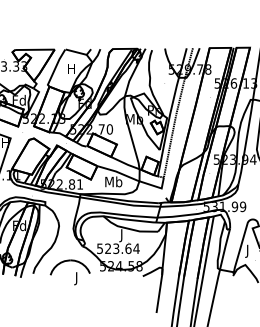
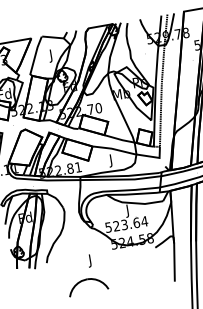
text: (71, 69) -> (51, 55), H -> J
text: (113, 182) -> (111, 159), Mb -> J
part: (69, 267) -> (87, 286), moved

